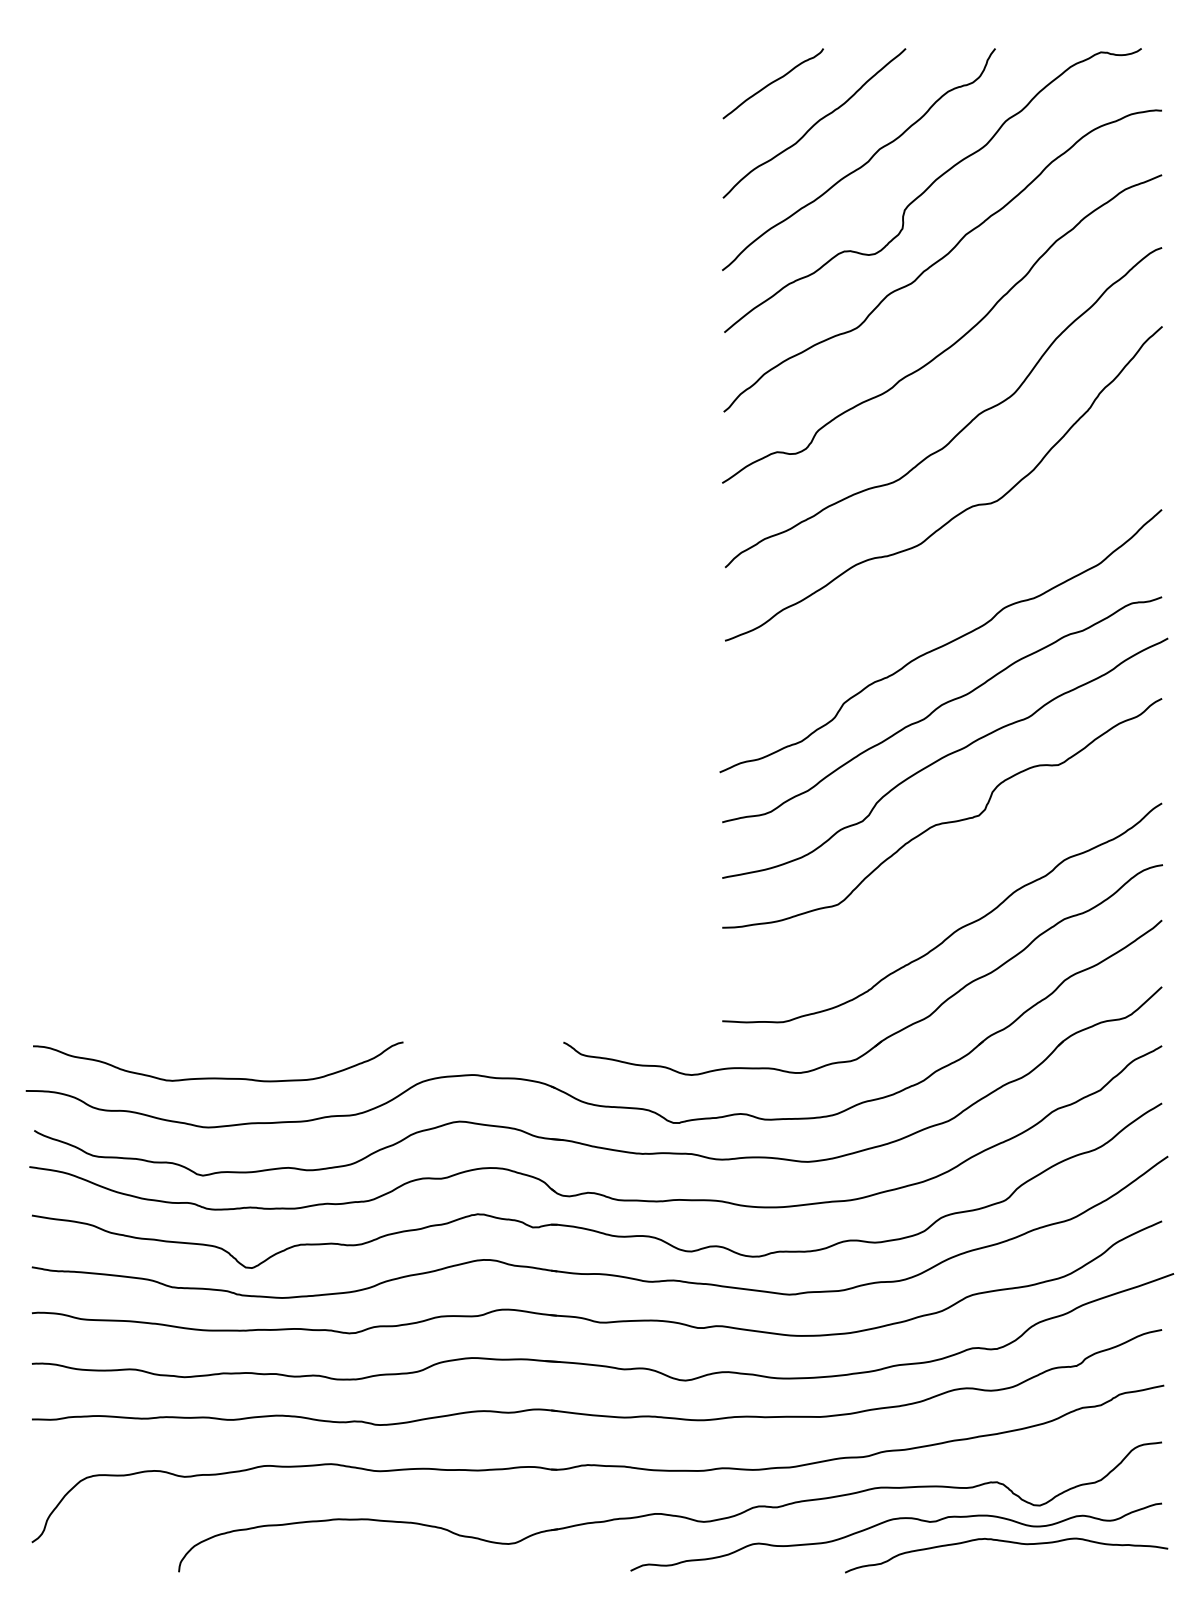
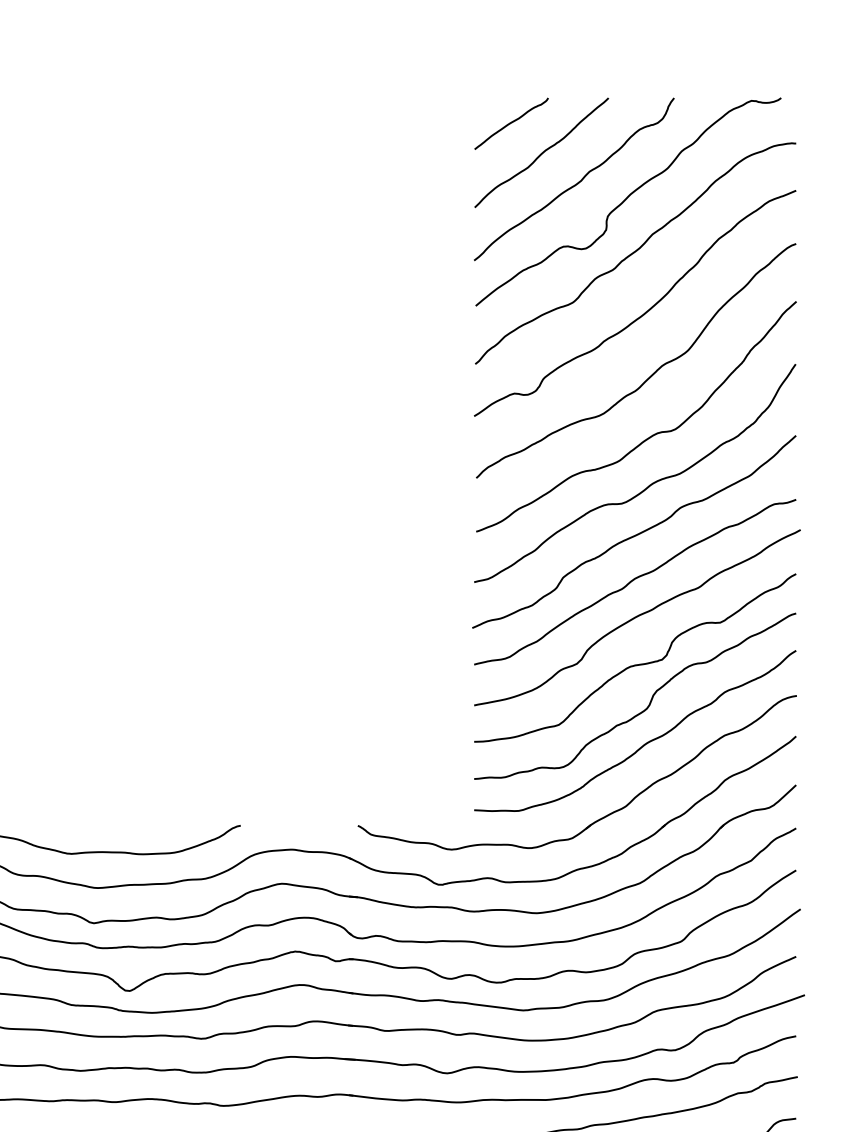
curve: (958, 579) -> (647, 486), added
curve: (962, 872) -> (650, 701), added

